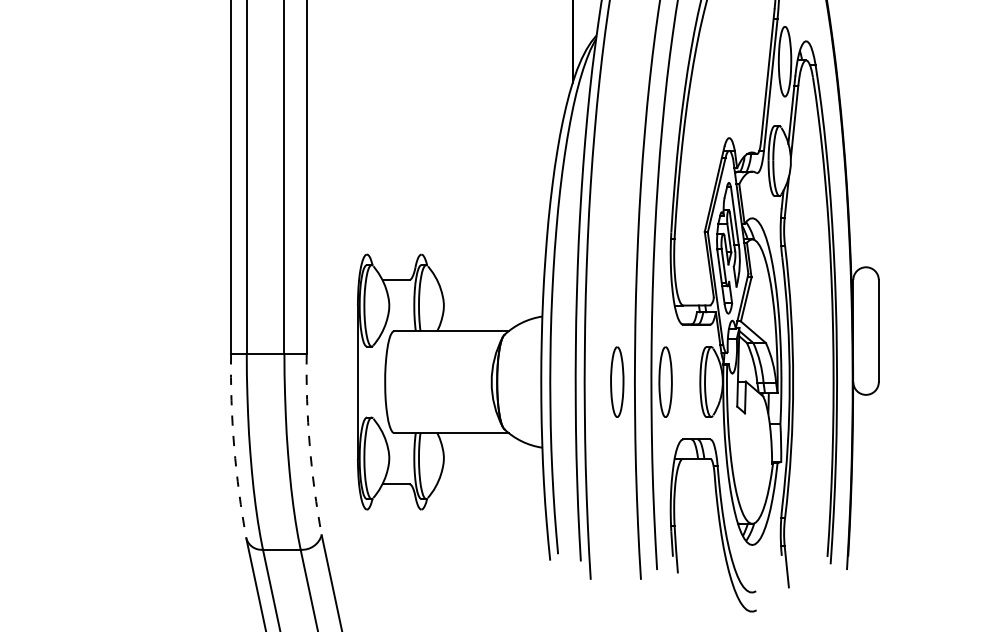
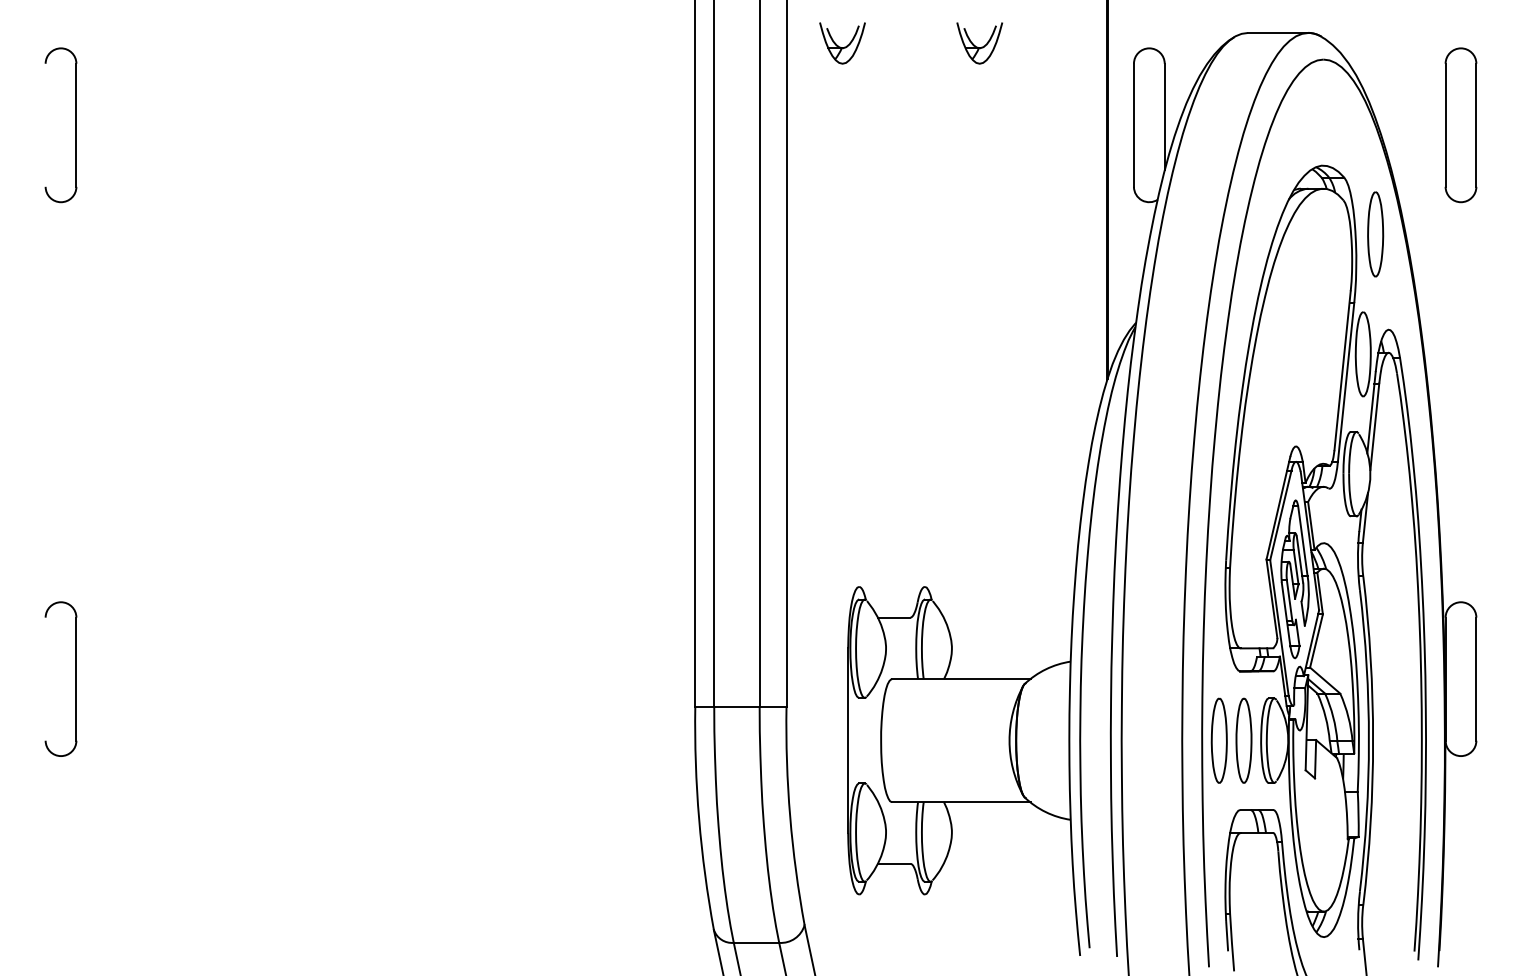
part: (616, 381) -> (1243, 740), moved
arc: (310, 444) -> (790, 816), dashed -> solid
arc: (234, 447) -> (699, 819), dashed -> solid

